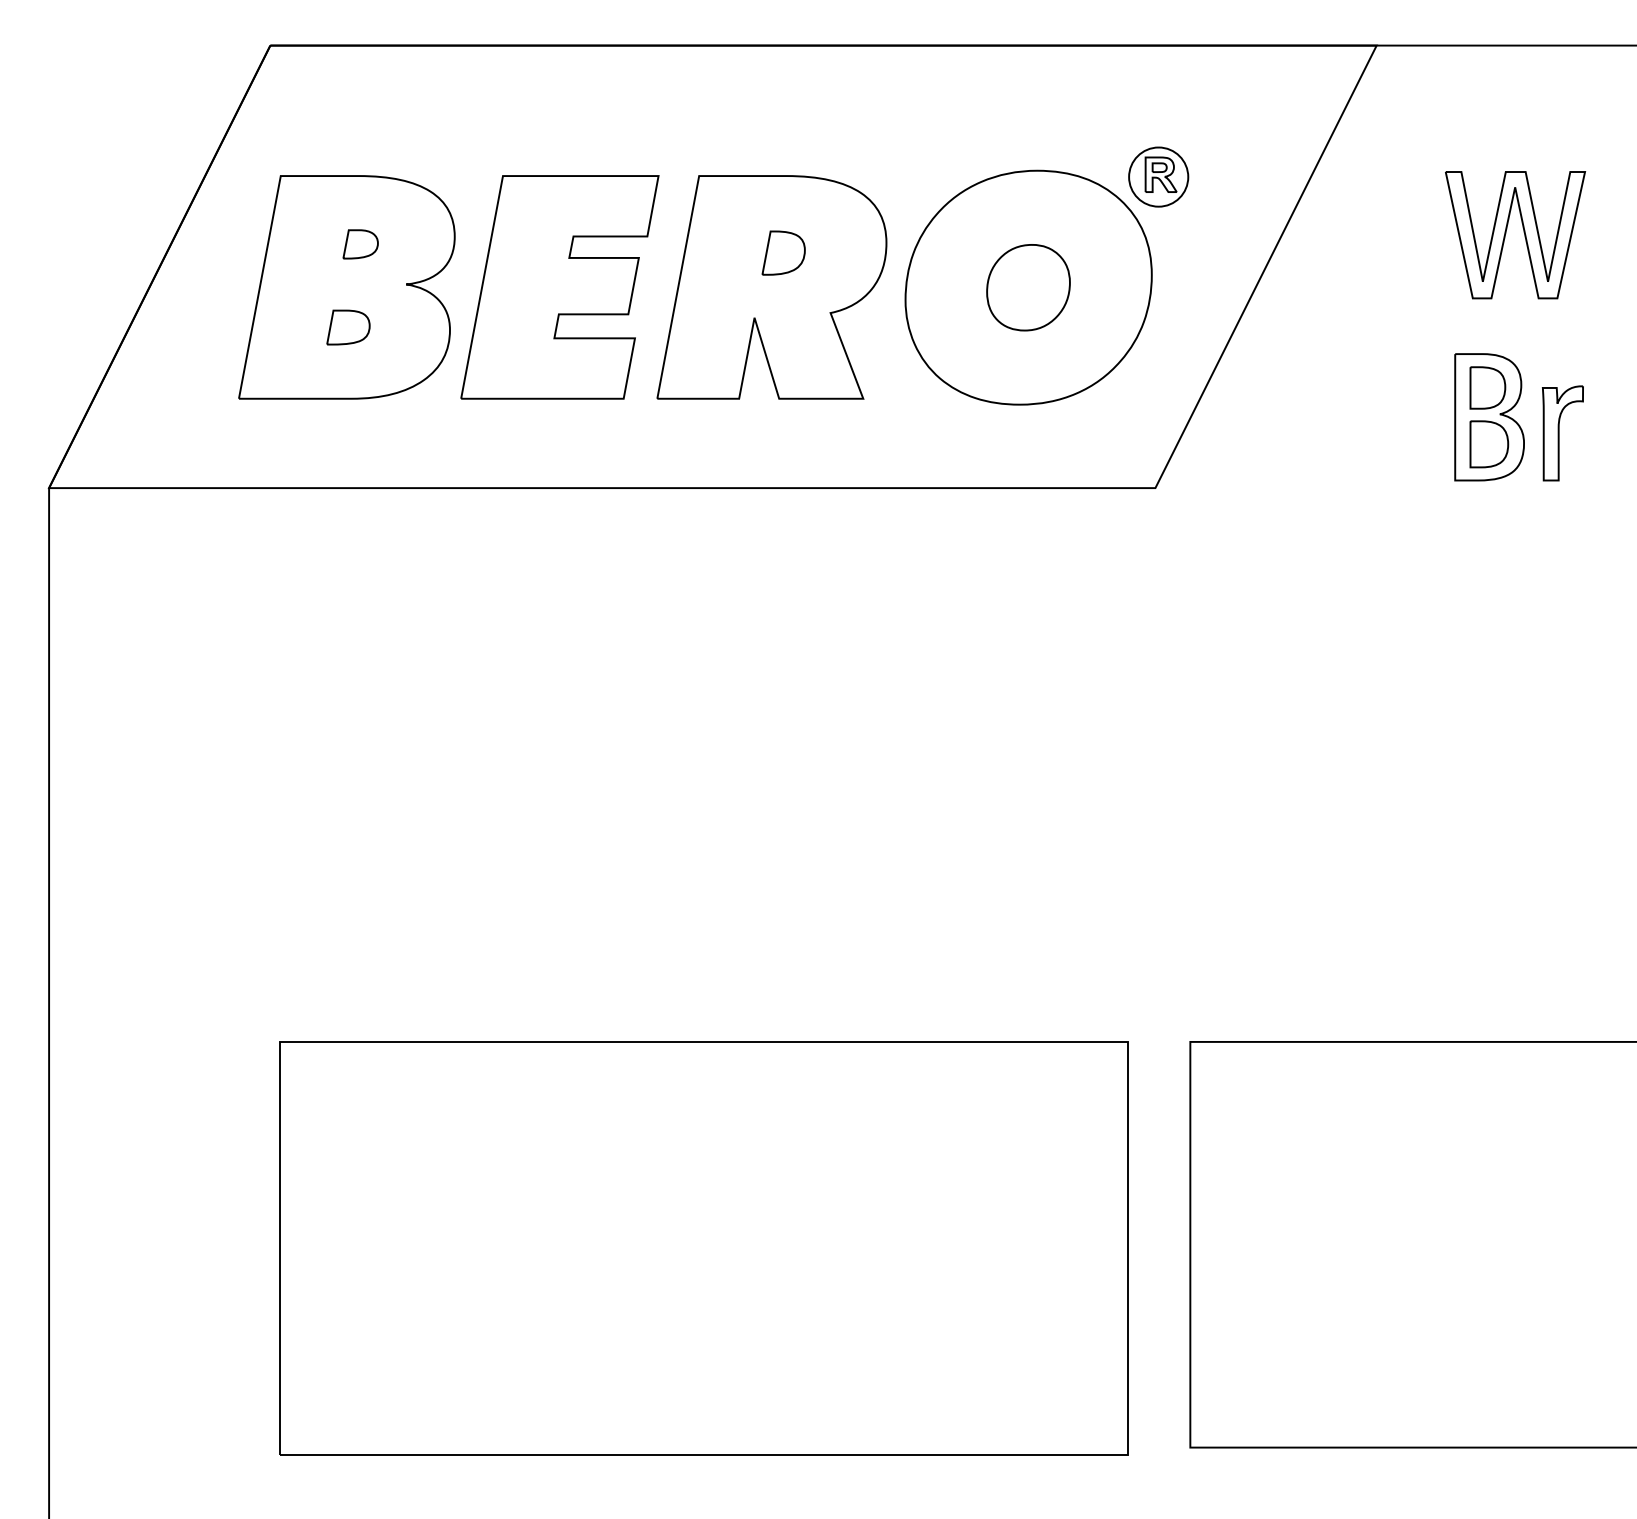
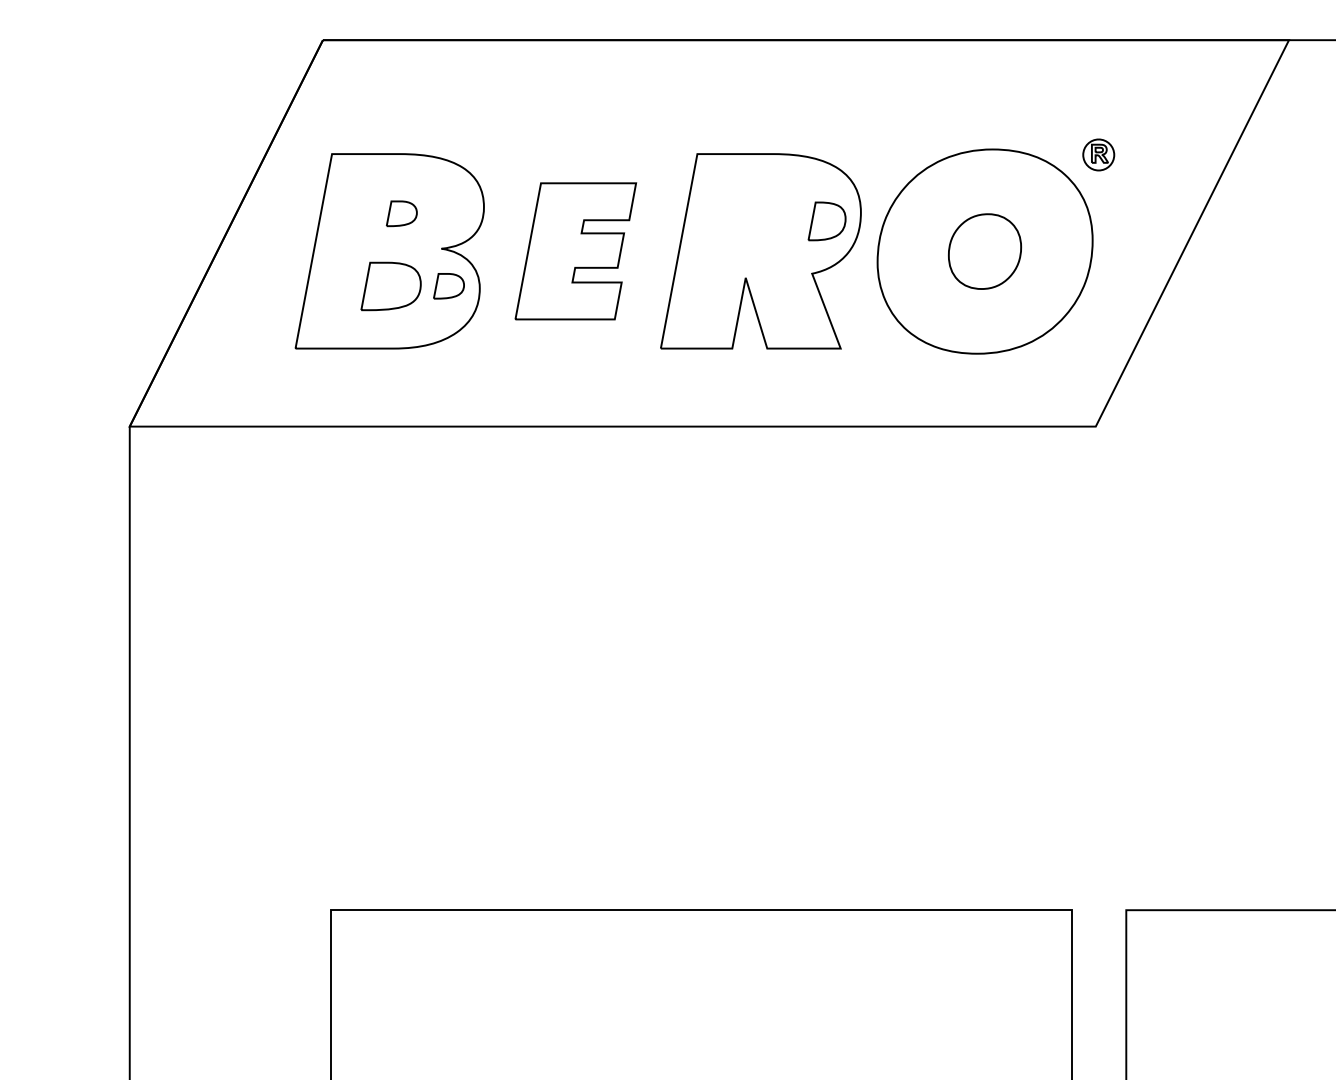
part: (1158, 176) -> (1098, 154), size x0.6
part: (783, 252) -> (826, 220), moved
part: (559, 287) -> (575, 251), size x0.7
part: (348, 327) -> (391, 286), size x1.6
part: (414, 327) -> (448, 286), added

